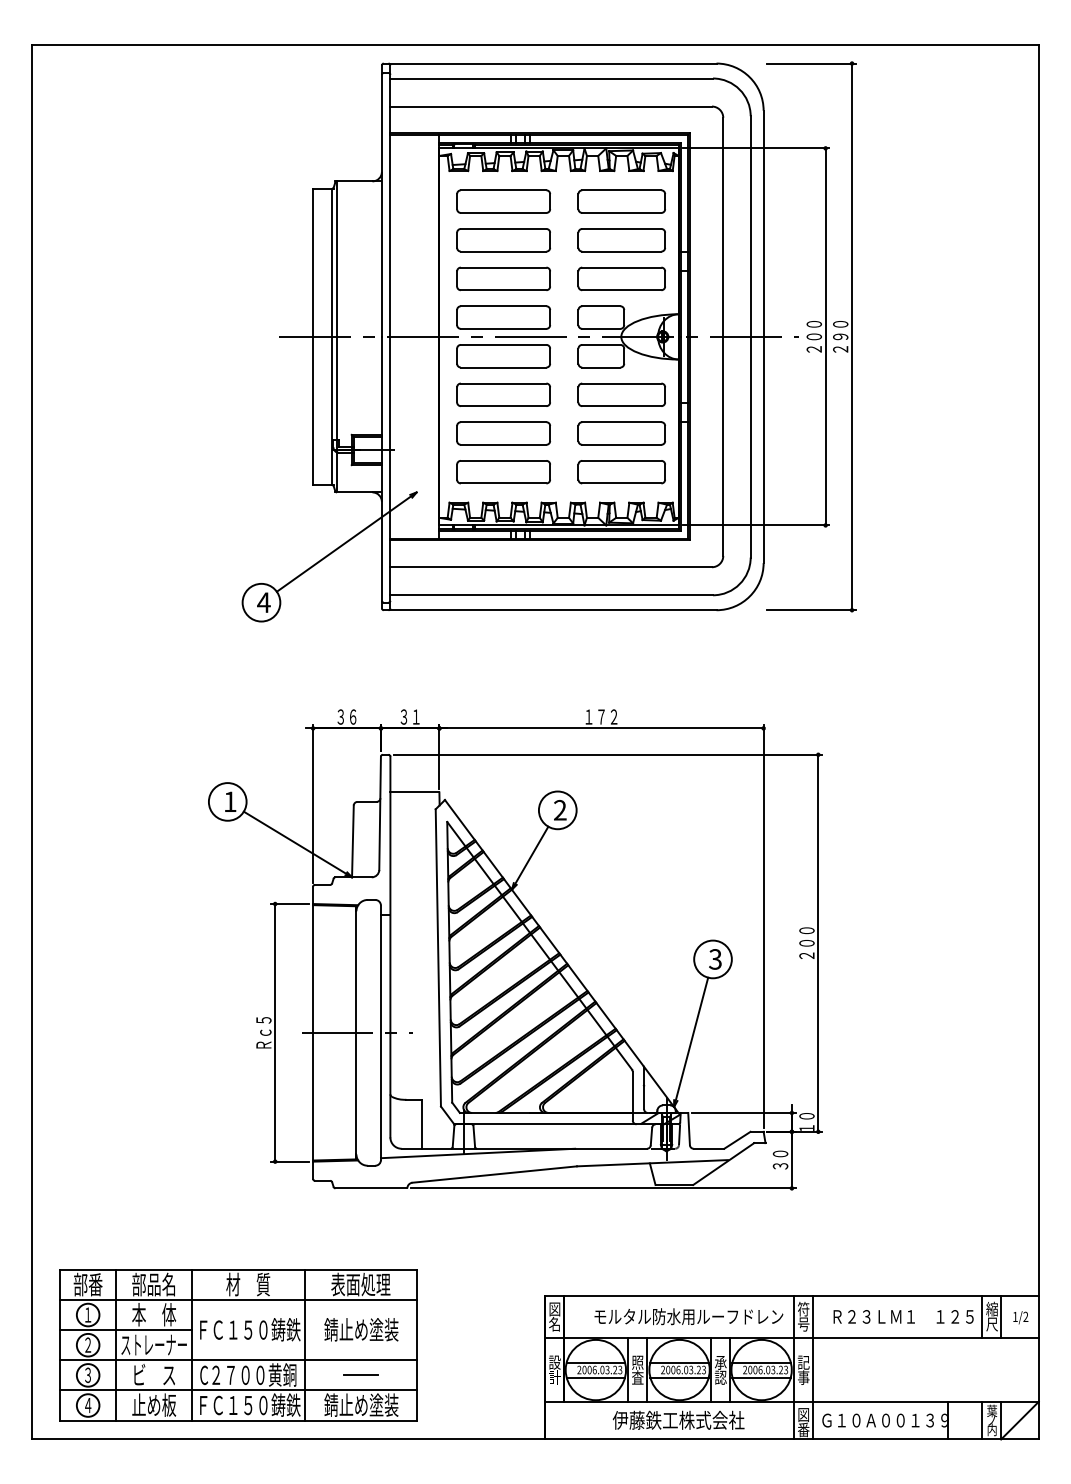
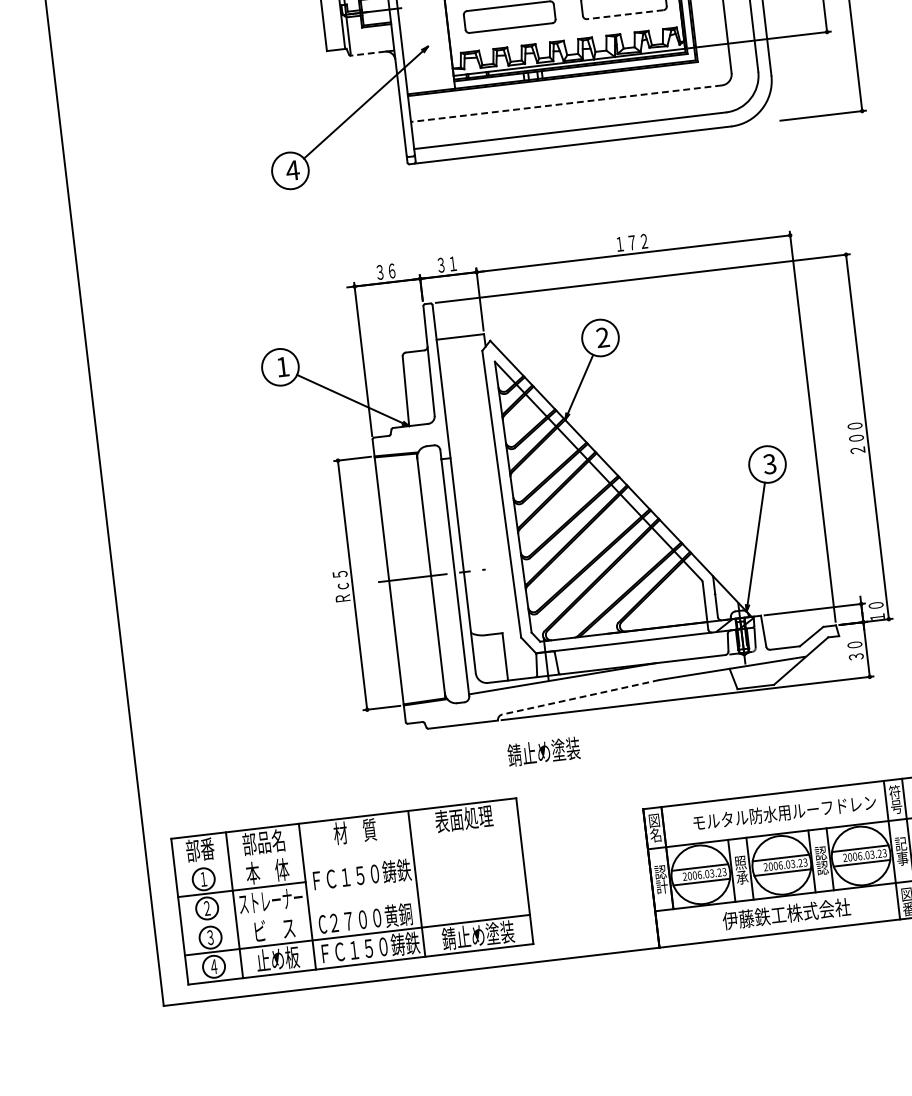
line: (621, 483) -> (624, 14), solid -> dashed
line: (353, 492) -> (366, 53), solid -> dashed
line: (551, 567) -> (566, 103), solid -> dashed
line: (494, 1174) -> (580, 697), solid -> dashed
line: (237, 1299) -> (346, 847), removed
text: (361, 1329) -> (543, 751), moved
line: (237, 1360) -> (353, 906), removed
text: (556, 1362) -> (661, 871), 設 -> 認
text: (720, 1362) -> (820, 853), 承 -> 認
line: (360, 1375) -> (473, 906), removed
text: (637, 1377) -> (741, 877), 査 -> 承

